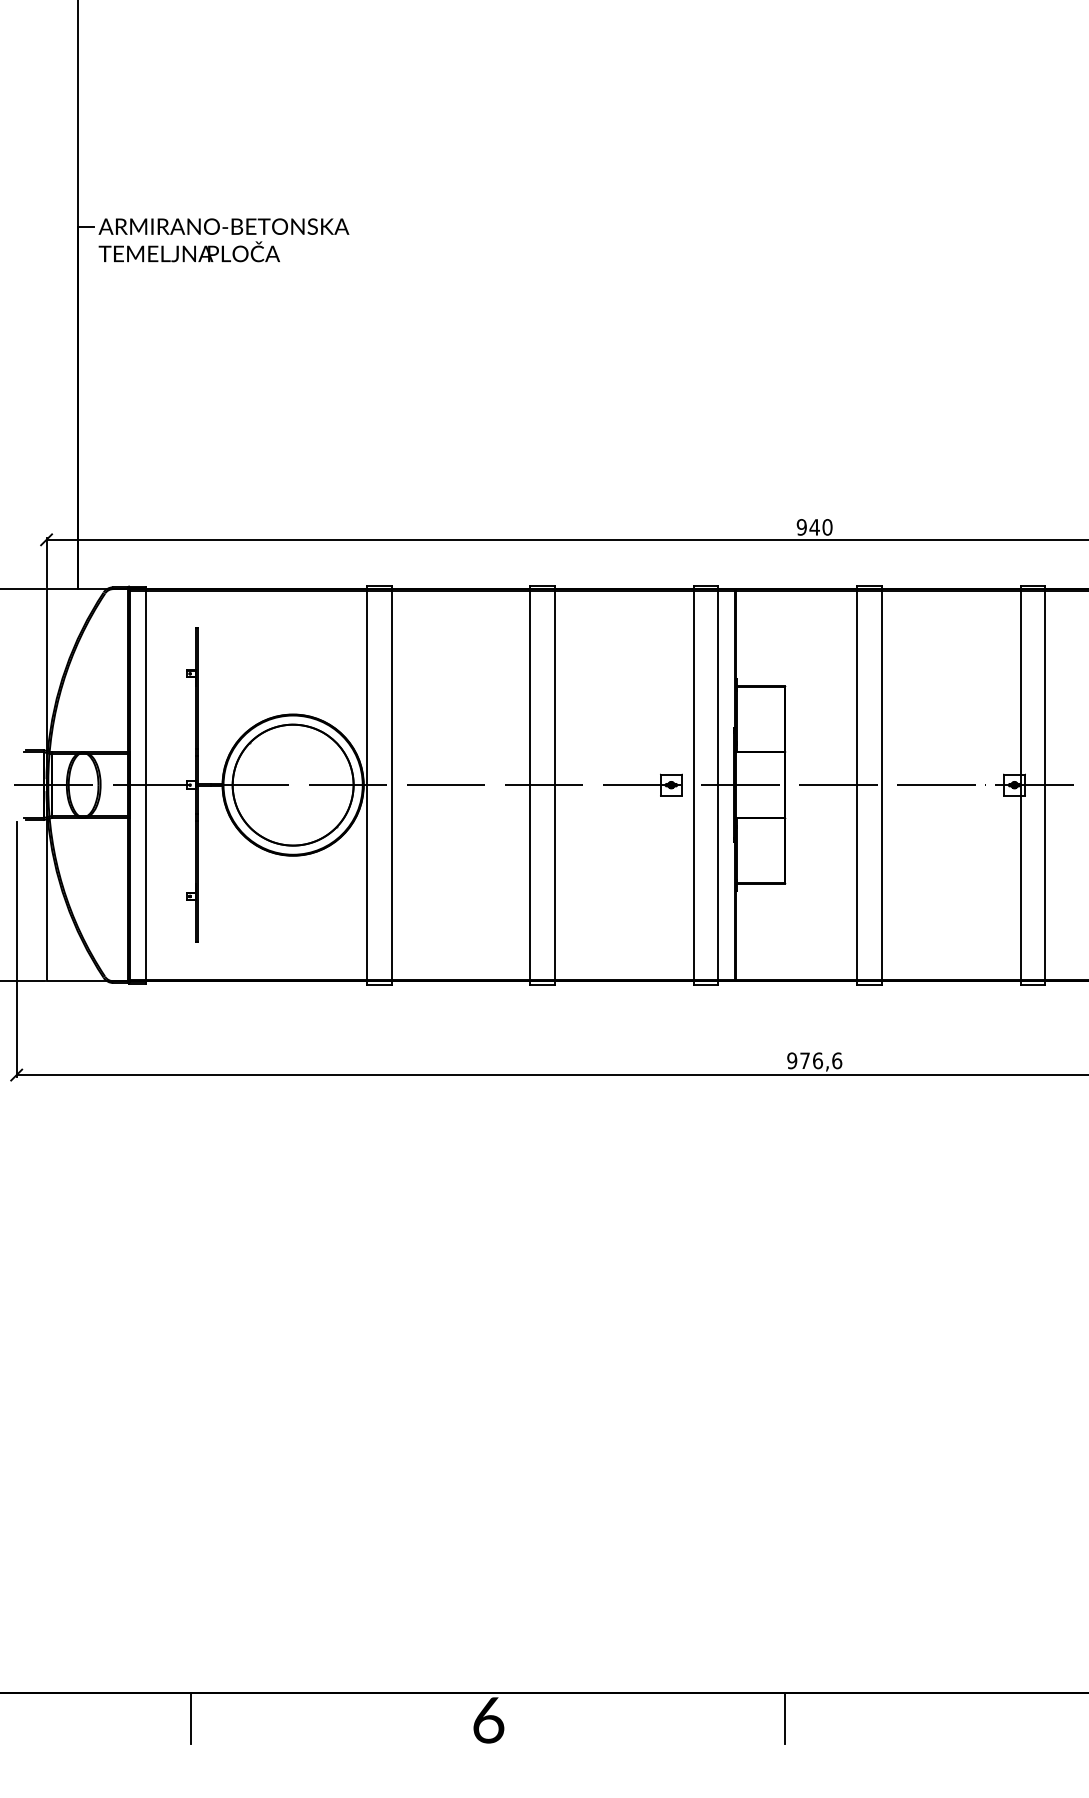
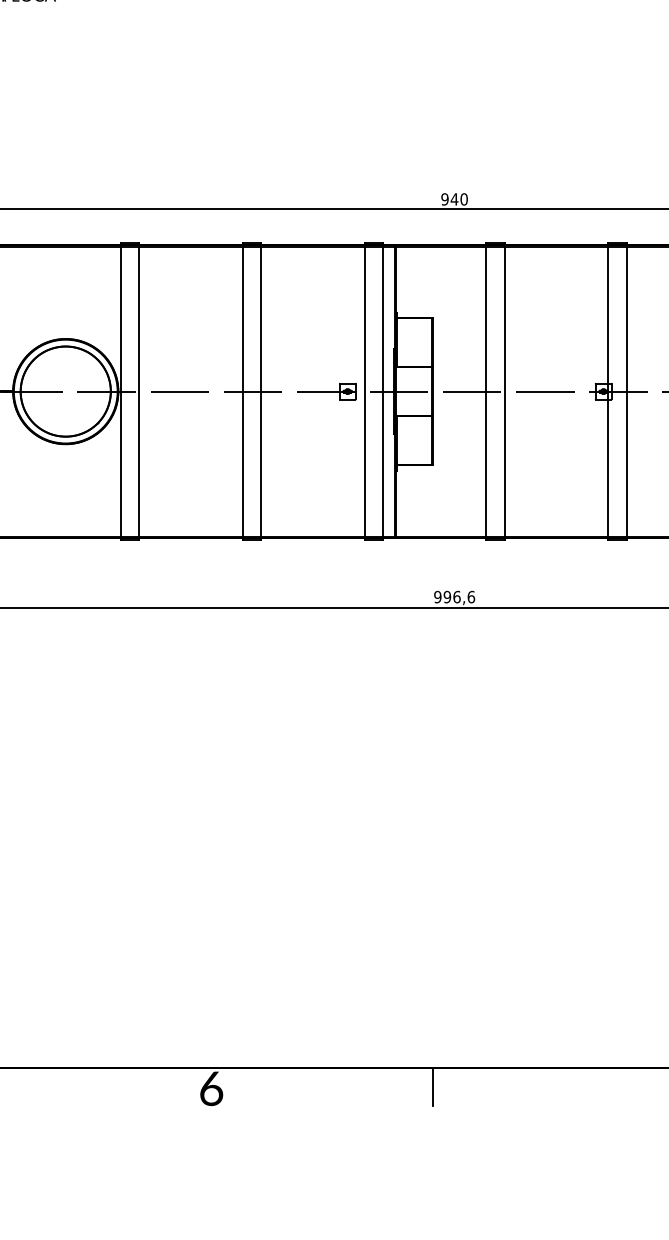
text: (805, 1060) -> (447, 596), 976,6 -> 996,6

